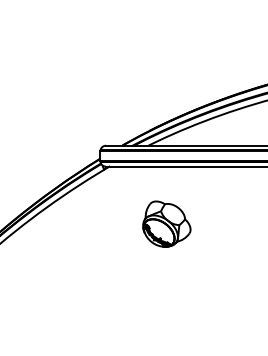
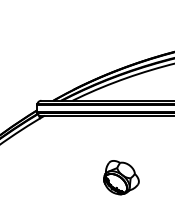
part: (166, 223) -> (121, 177), moved

